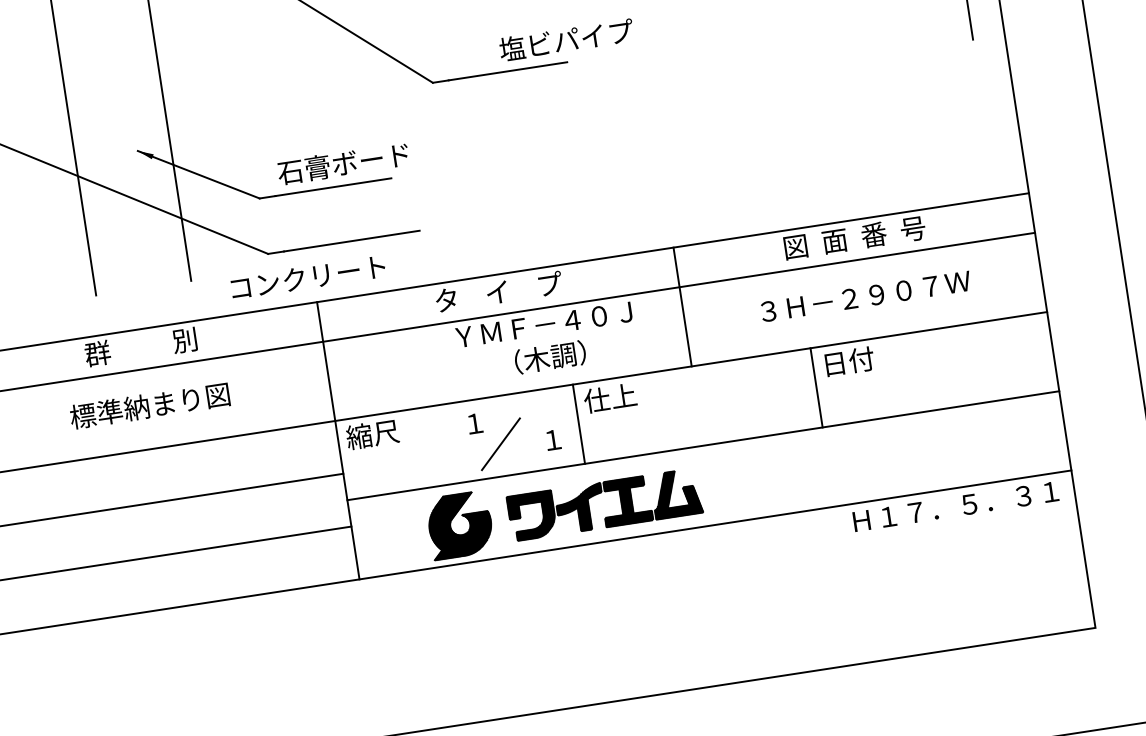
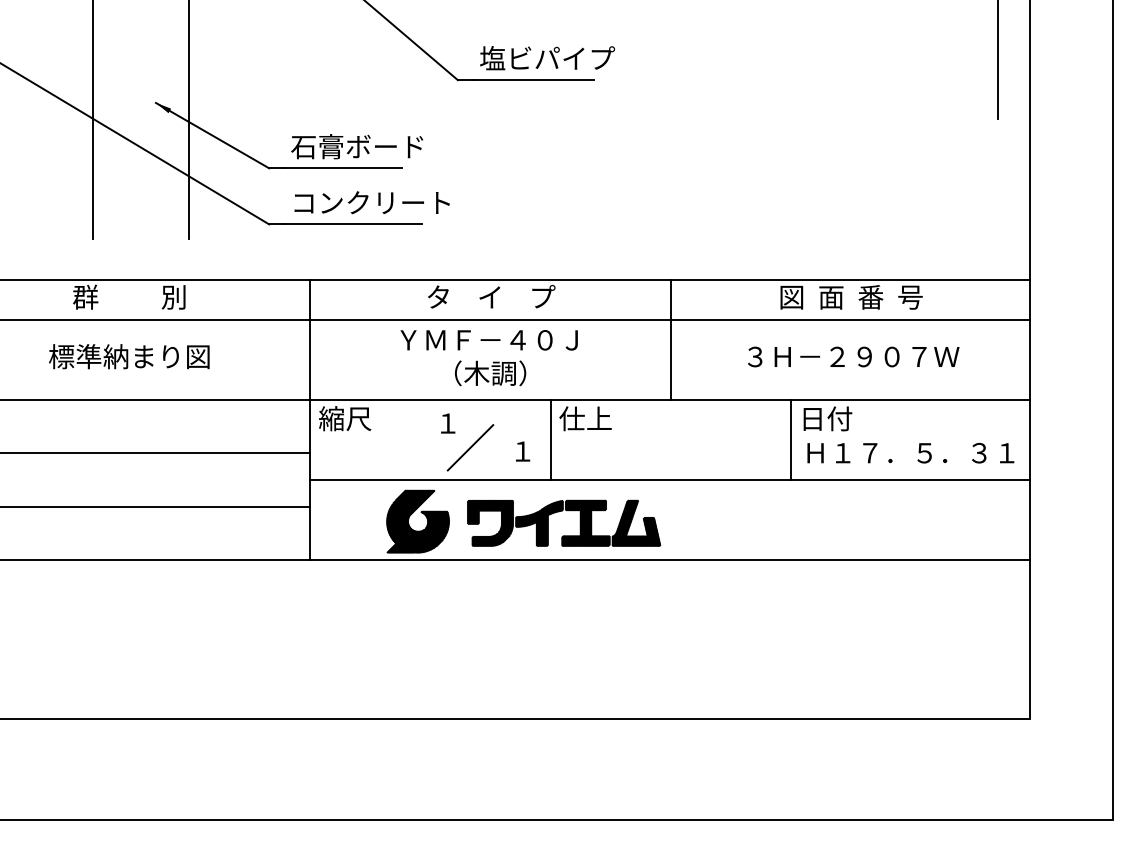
text: (566, 40) -> (547, 58), moved
text: (307, 277) -> (371, 202), moved
text: (546, 342) -> (488, 358), moved
text: (955, 505) -> (910, 452), moved

